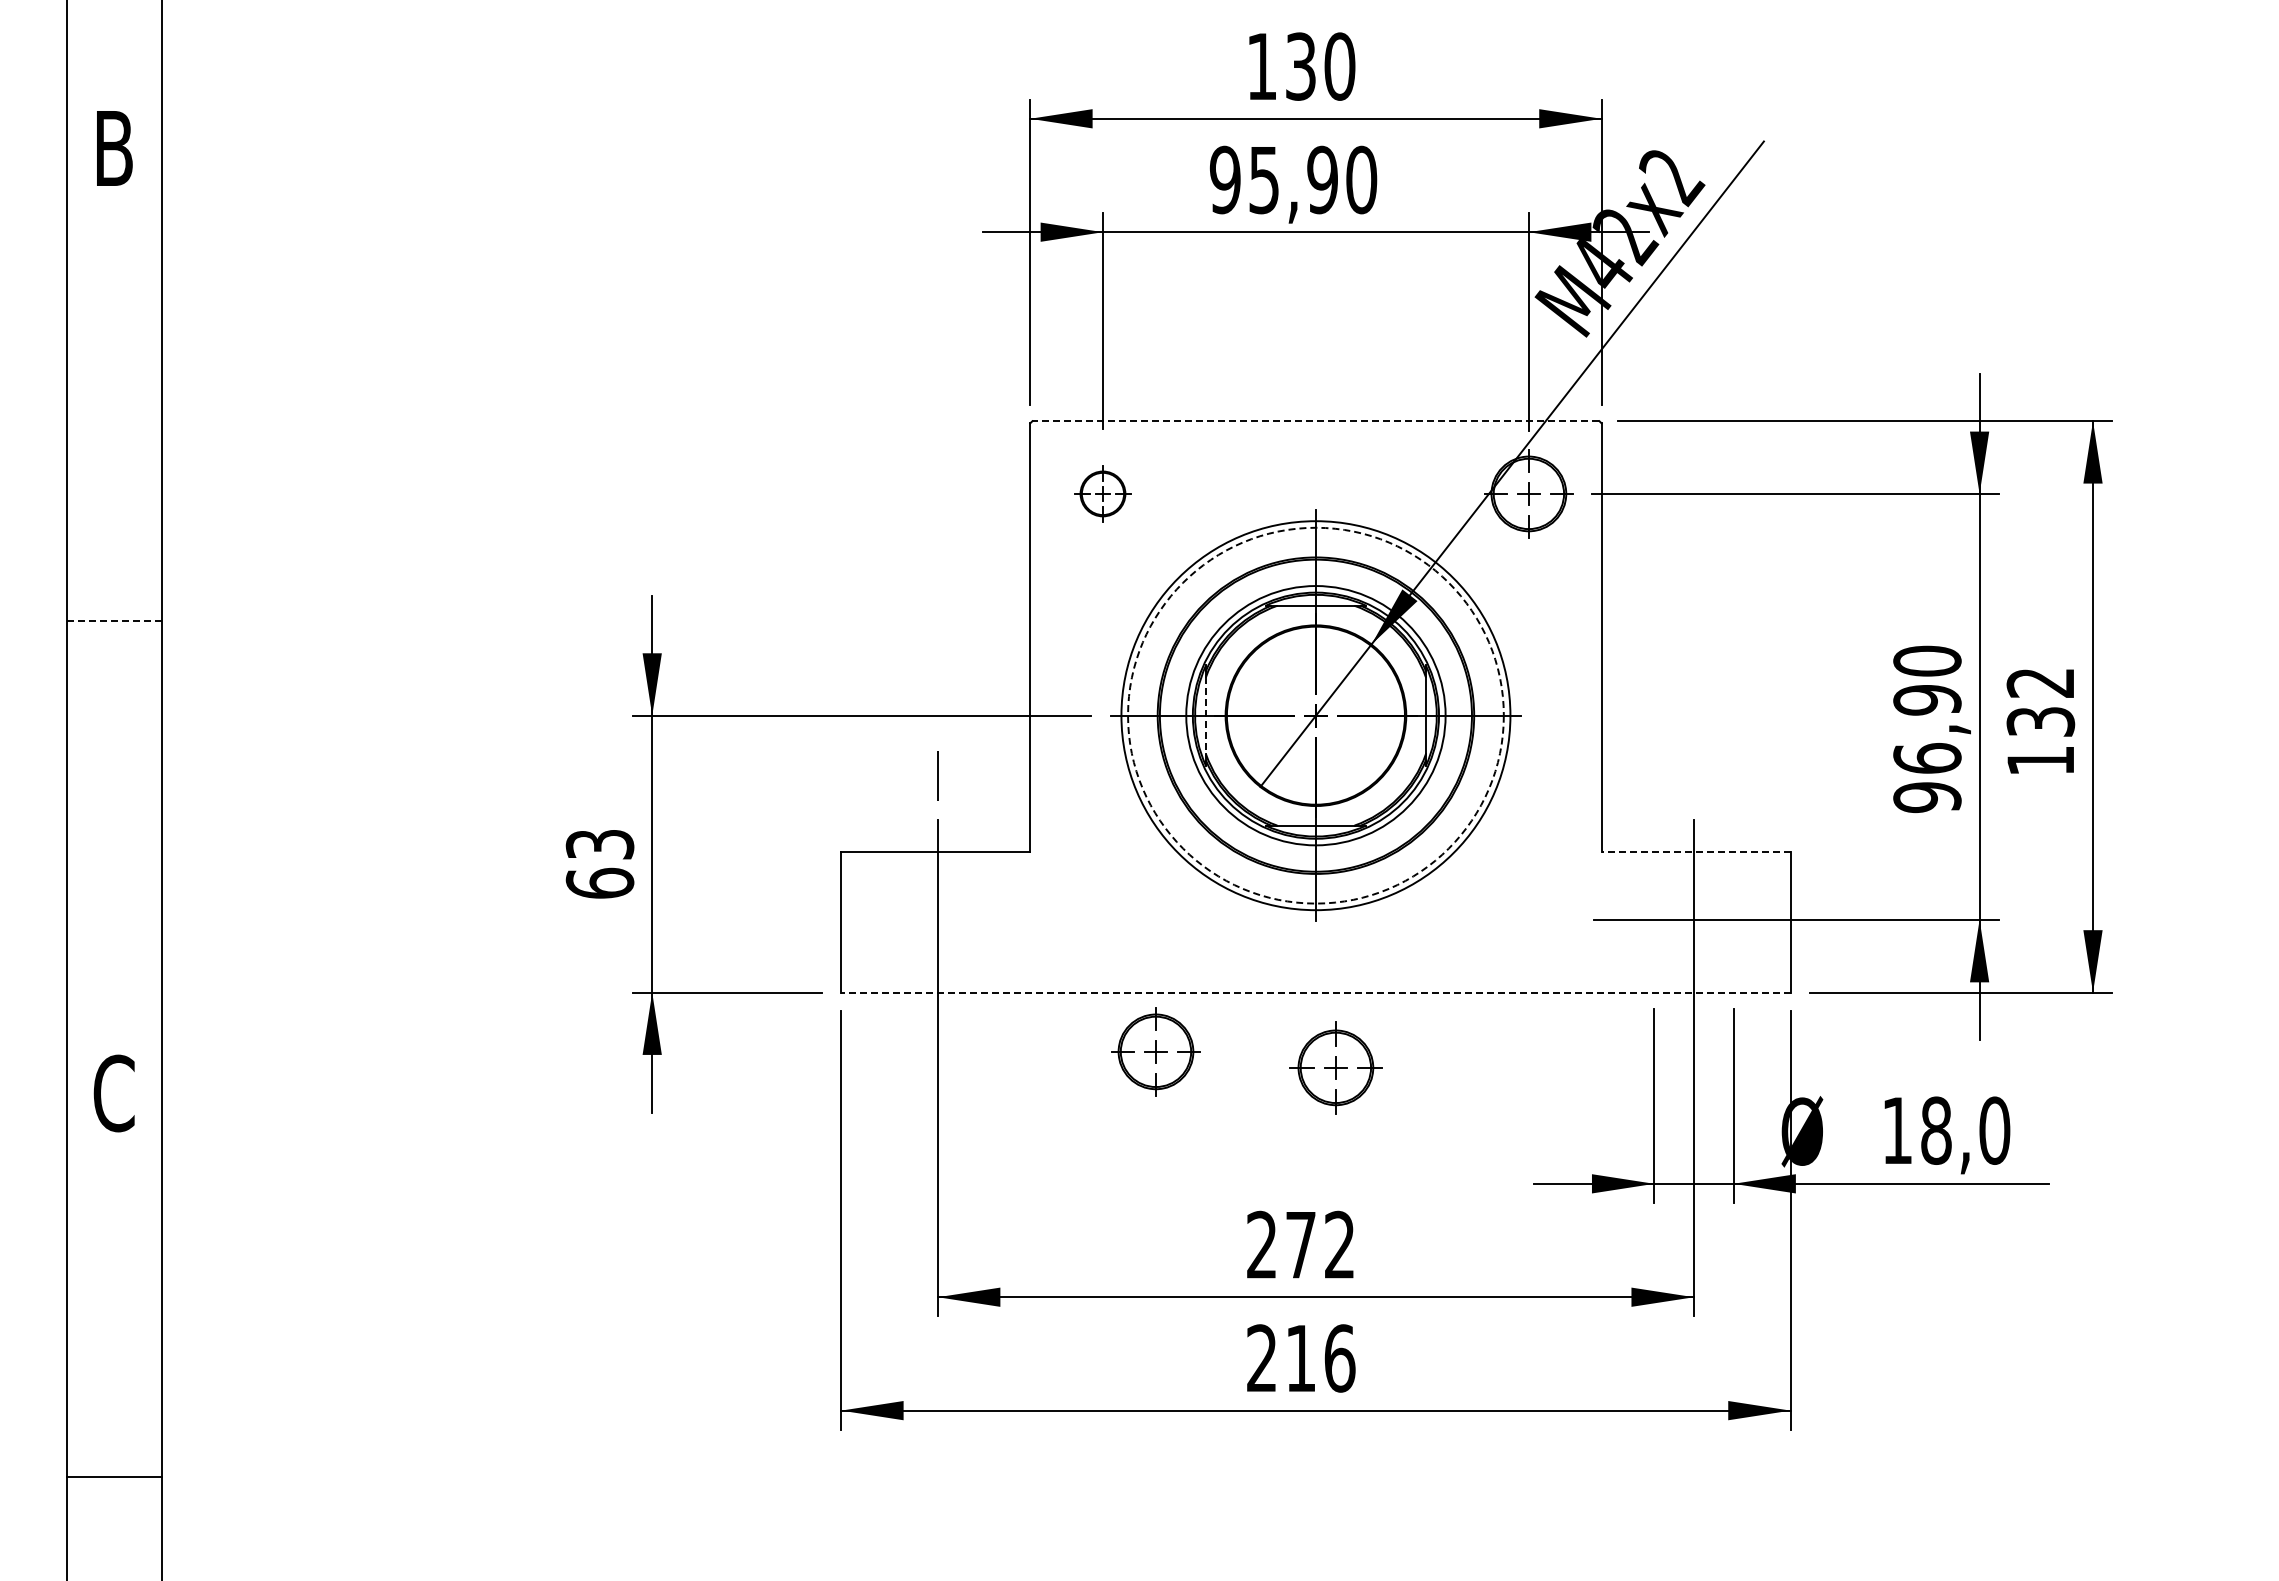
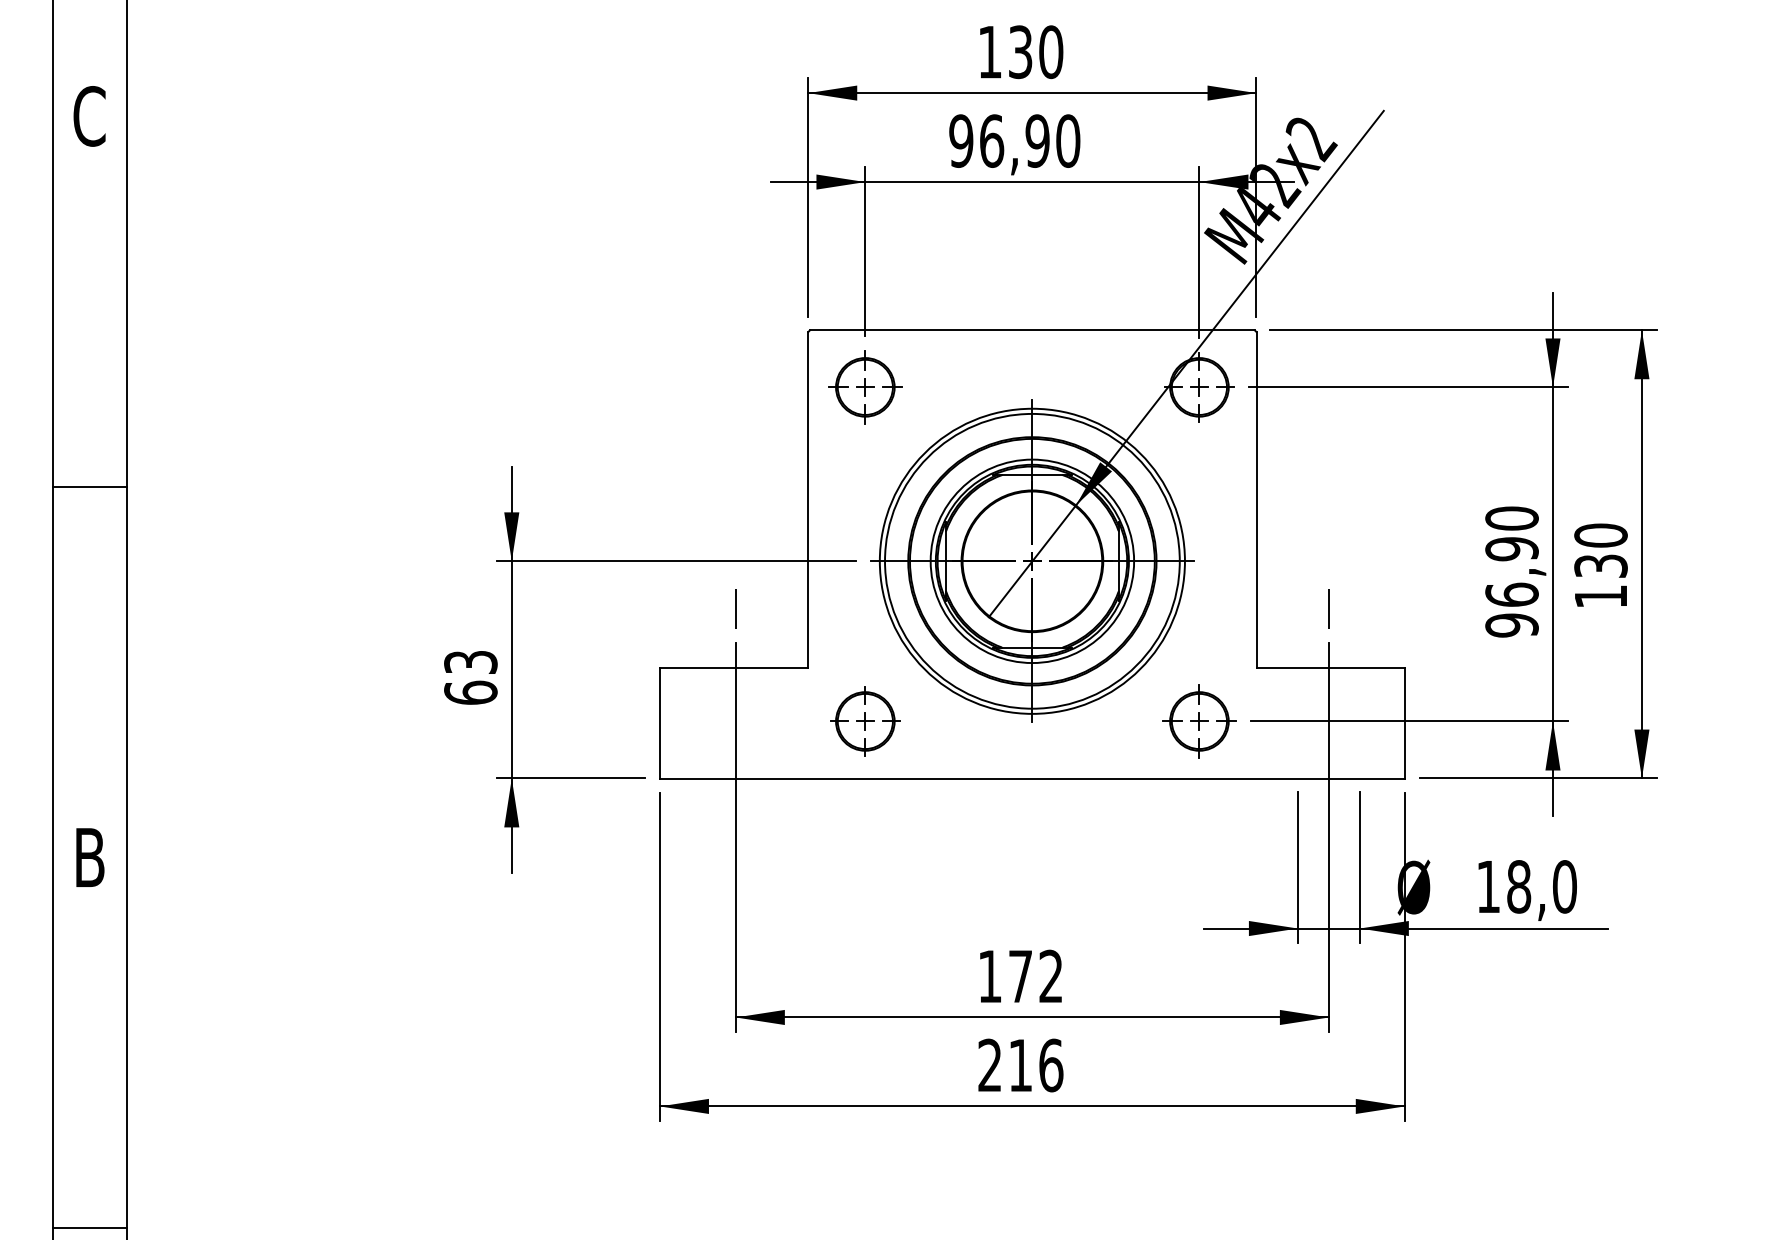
text: (113, 148) -> (89, 116), B -> C
text: (1264, 179) -> (992, 140), 95,90 -> 96,90
line: (1315, 421) -> (1032, 330), dashed -> solid
part: (1102, 493) -> (864, 387), size x1.67
line: (114, 620) -> (89, 486), dashed -> solid
text: (2040, 682) -> (1600, 535), 132 -> 130
line: (1206, 715) -> (946, 561), dashed -> solid
circle: (1315, 715) -> (1032, 561), dashed -> solid
line: (1693, 775) -> (1328, 608), added
line: (1696, 851) -> (1330, 667), dashed -> solid
line: (1315, 992) -> (1032, 778), dashed -> solid
part: (1155, 1051) -> (864, 721), moved
part: (1335, 1067) -> (1199, 721), moved
text: (113, 1093) -> (89, 857), C -> B
text: (1261, 1244) -> (989, 976), 272 -> 172
line: (114, 1476) -> (89, 1227), moved

